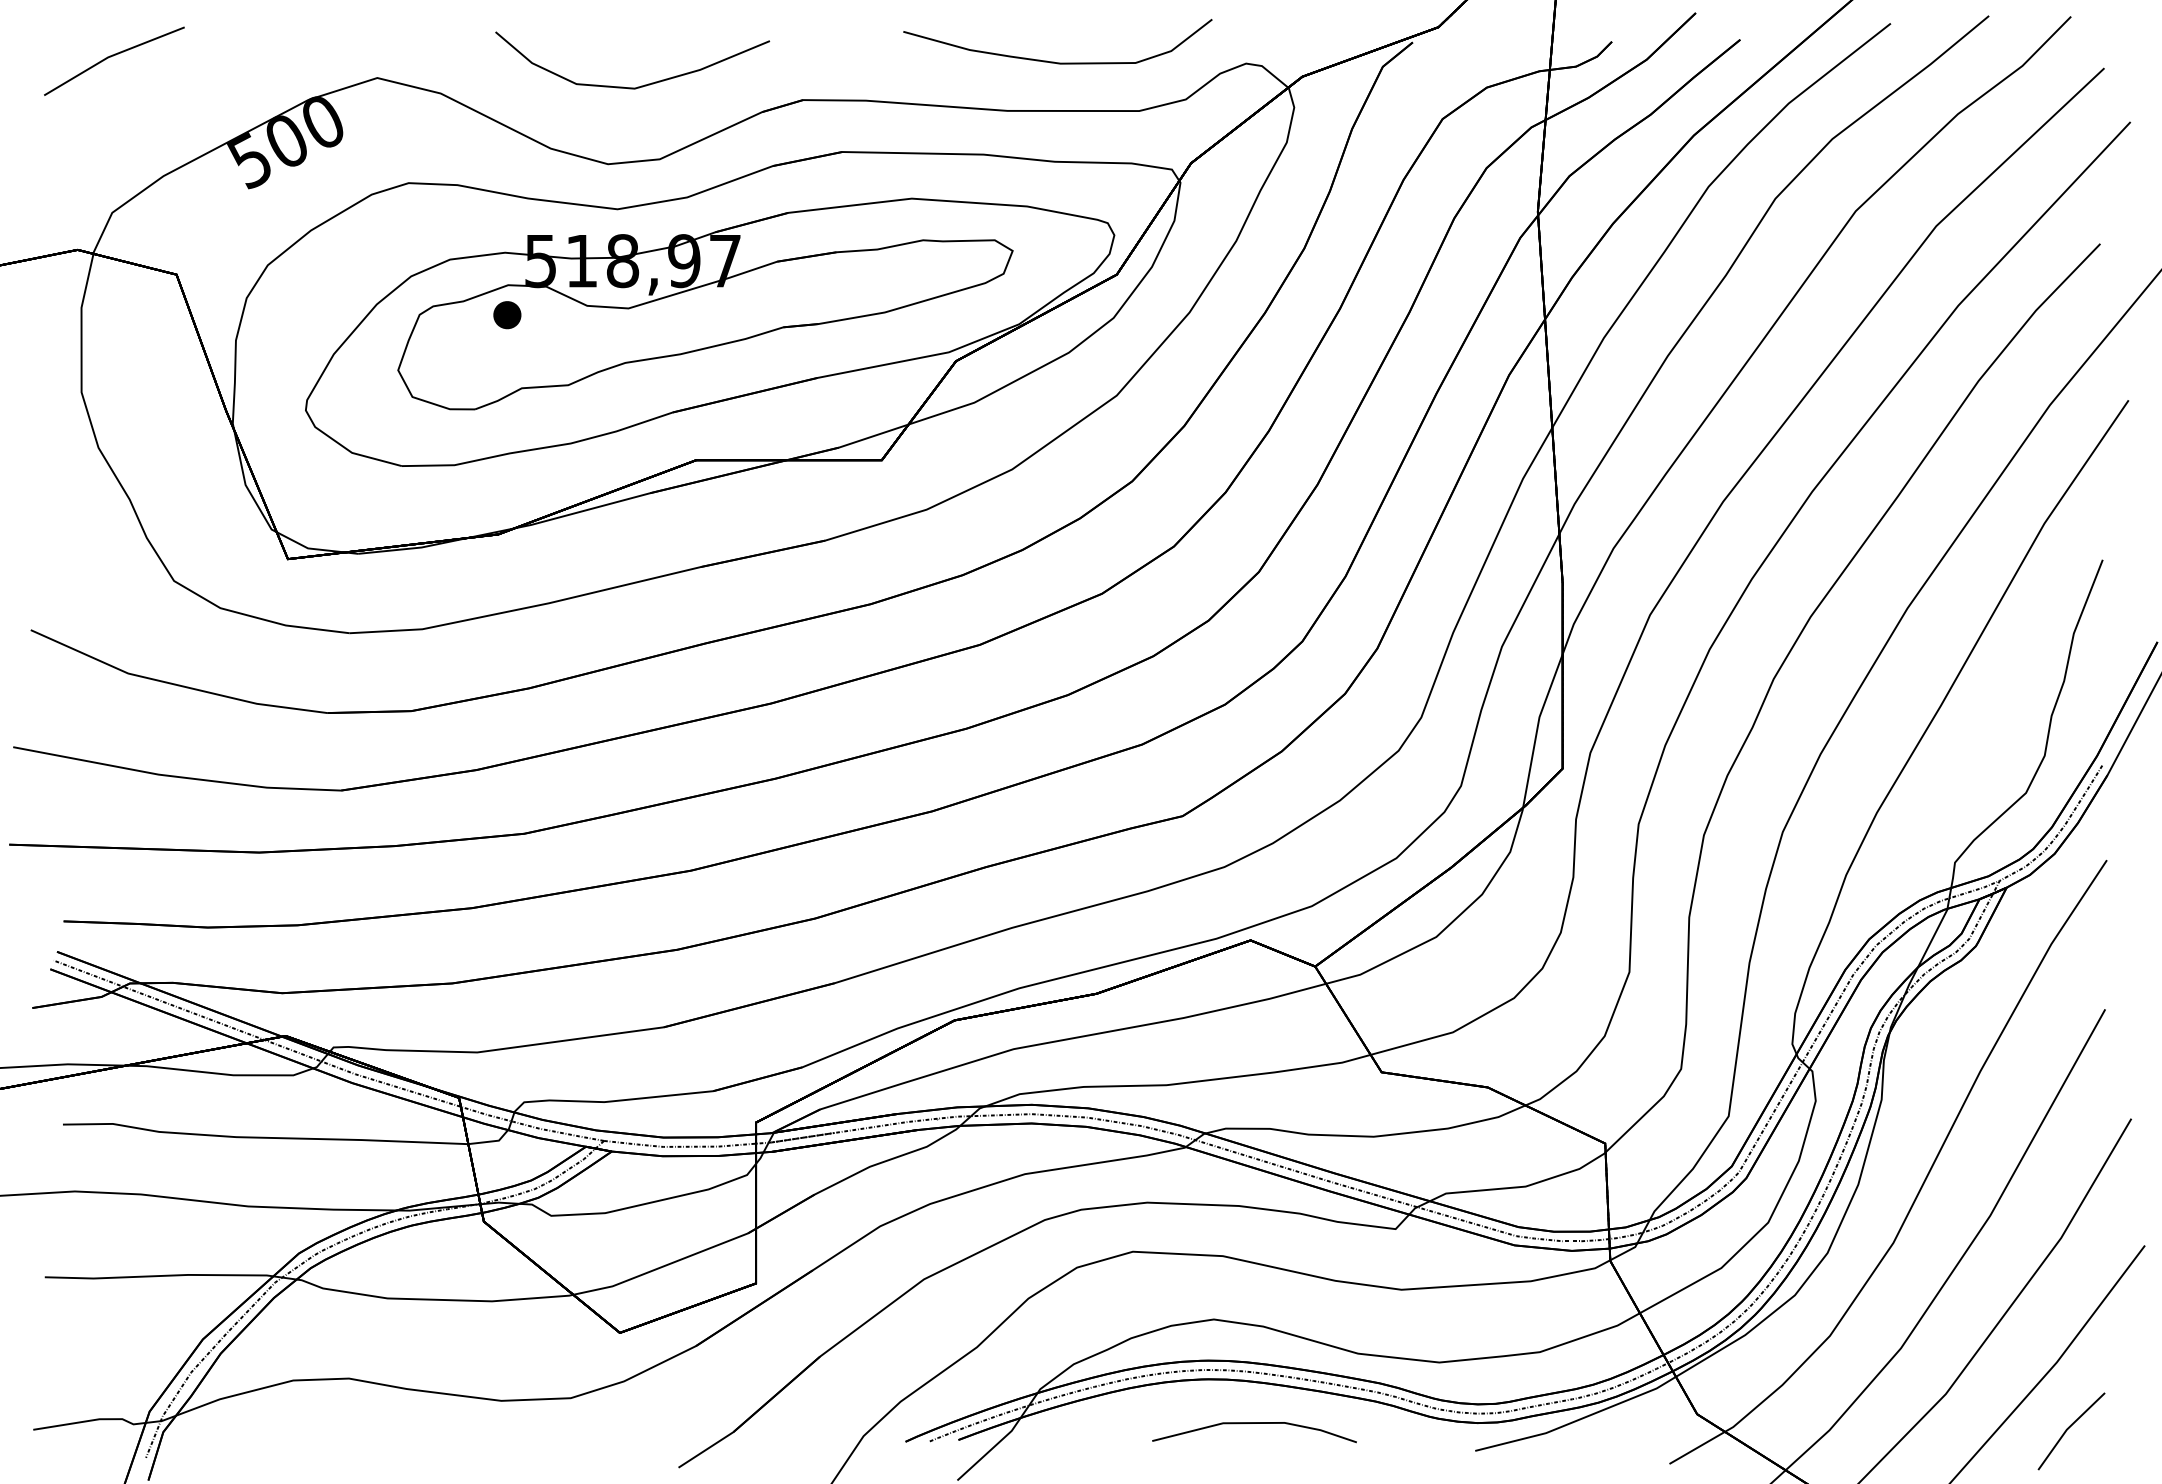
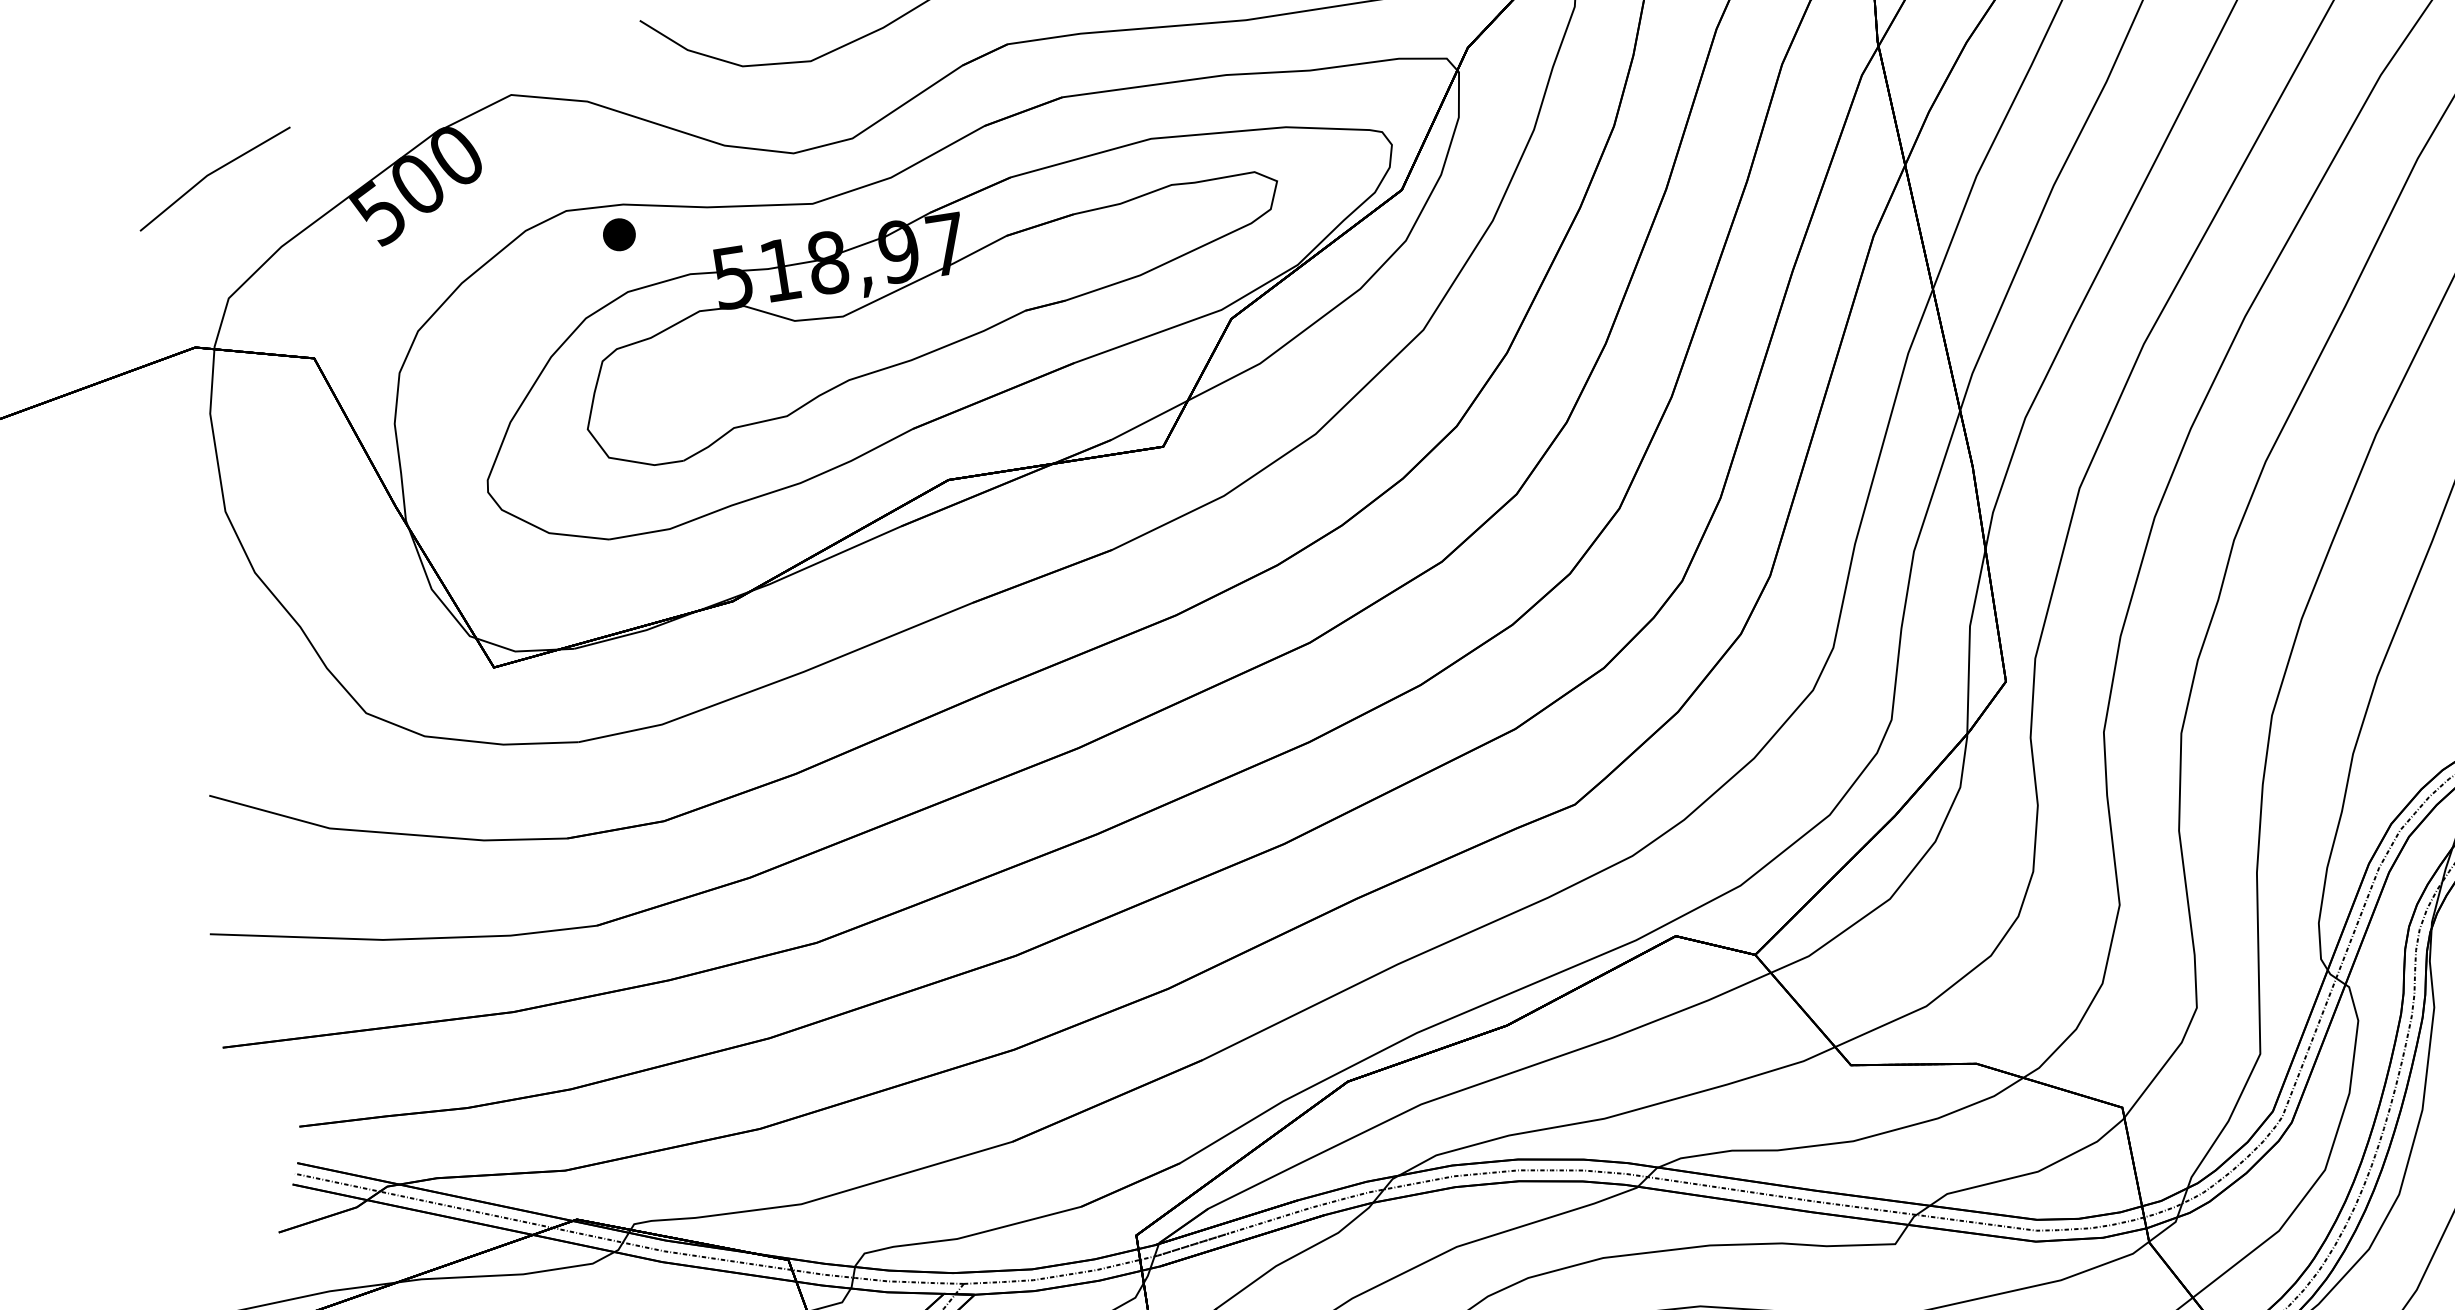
line: (113, 56) -> (213, 173), moved
part: (507, 315) -> (619, 235), moved

